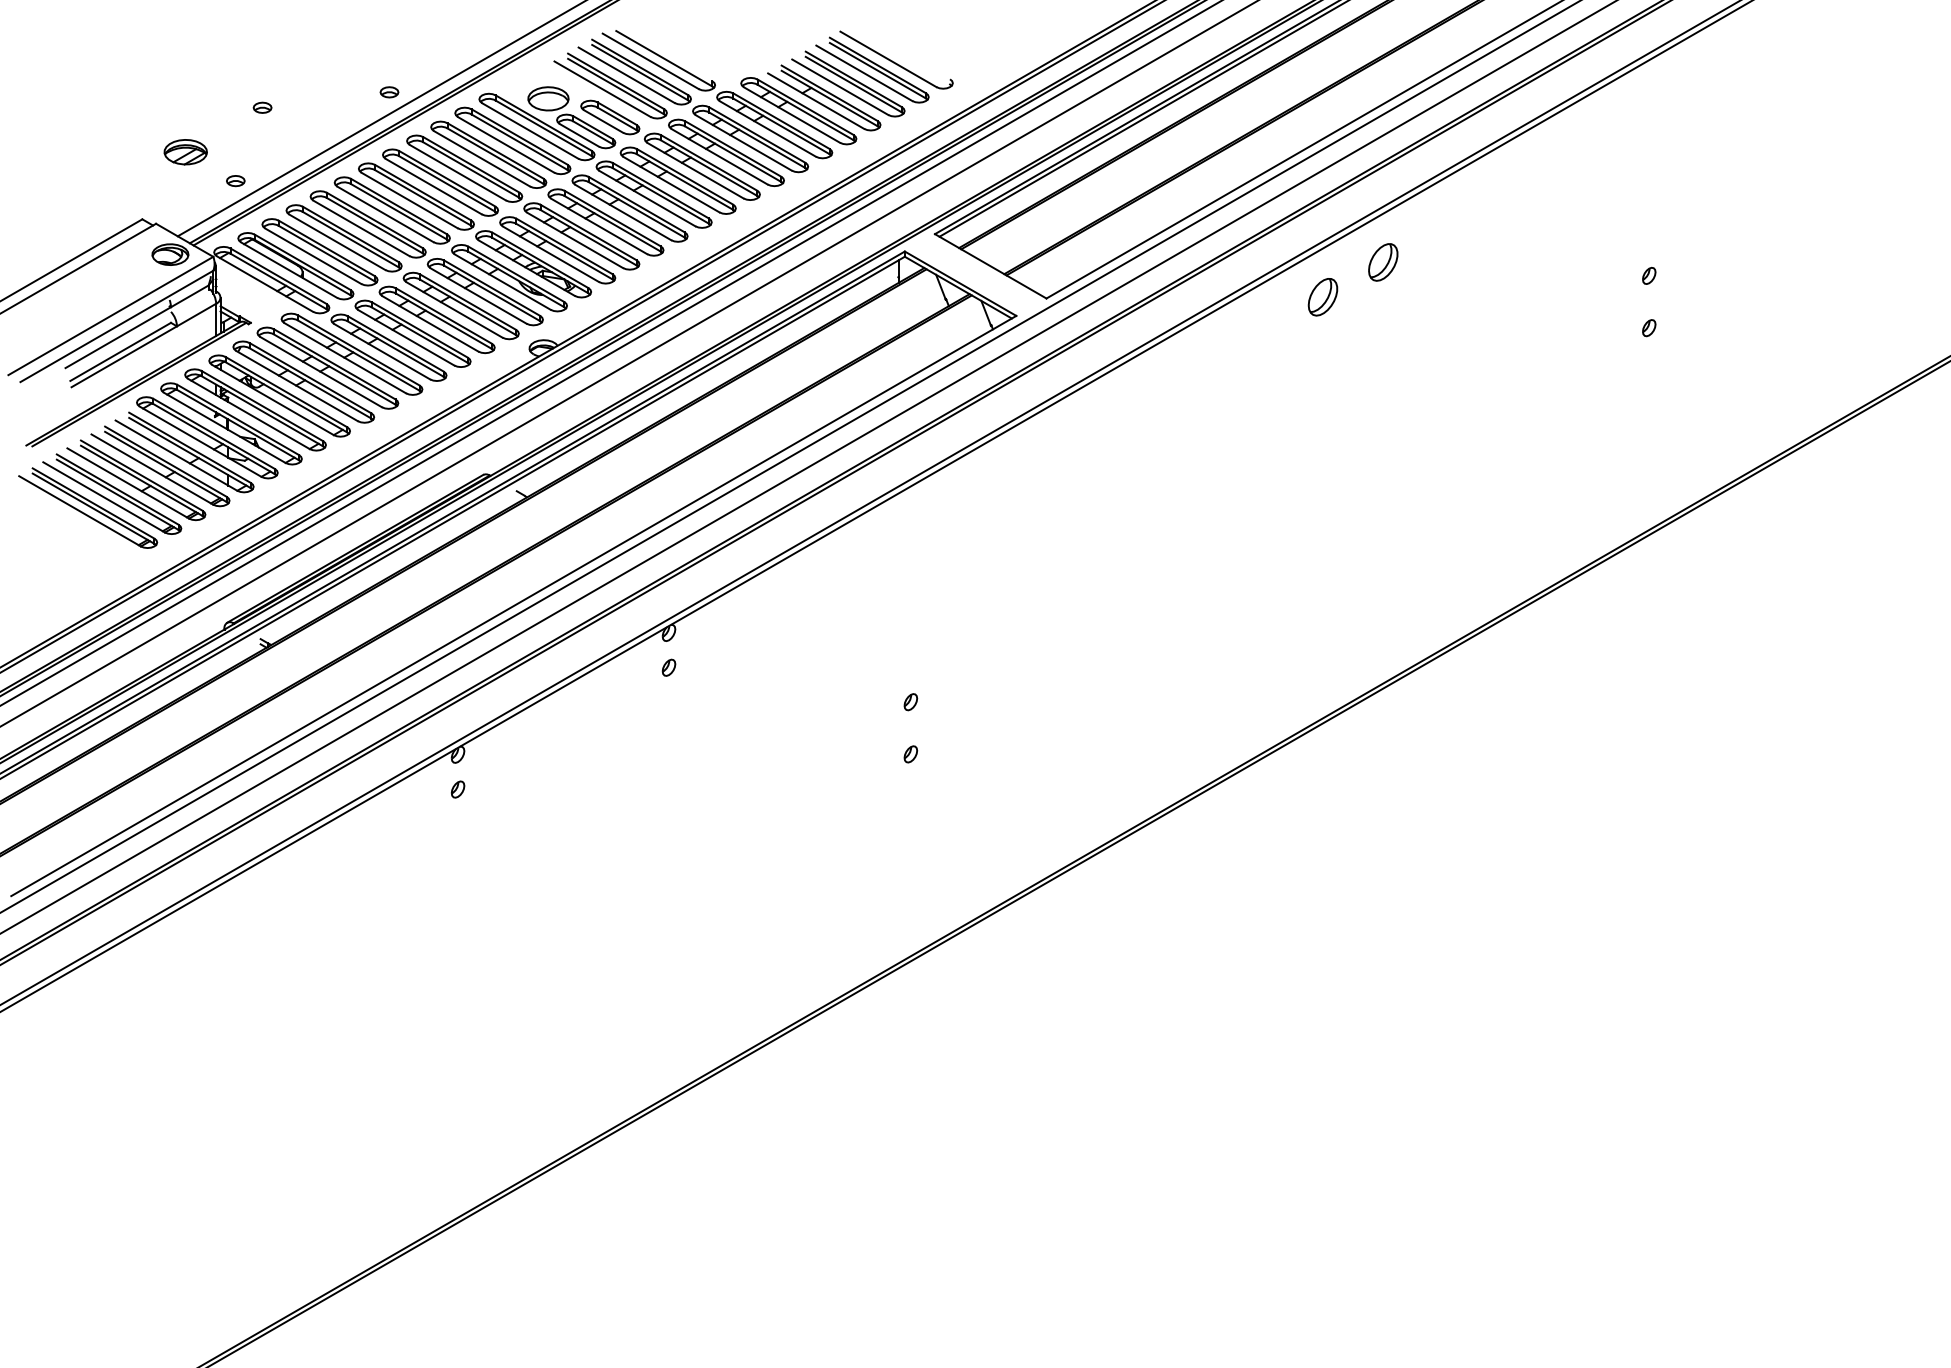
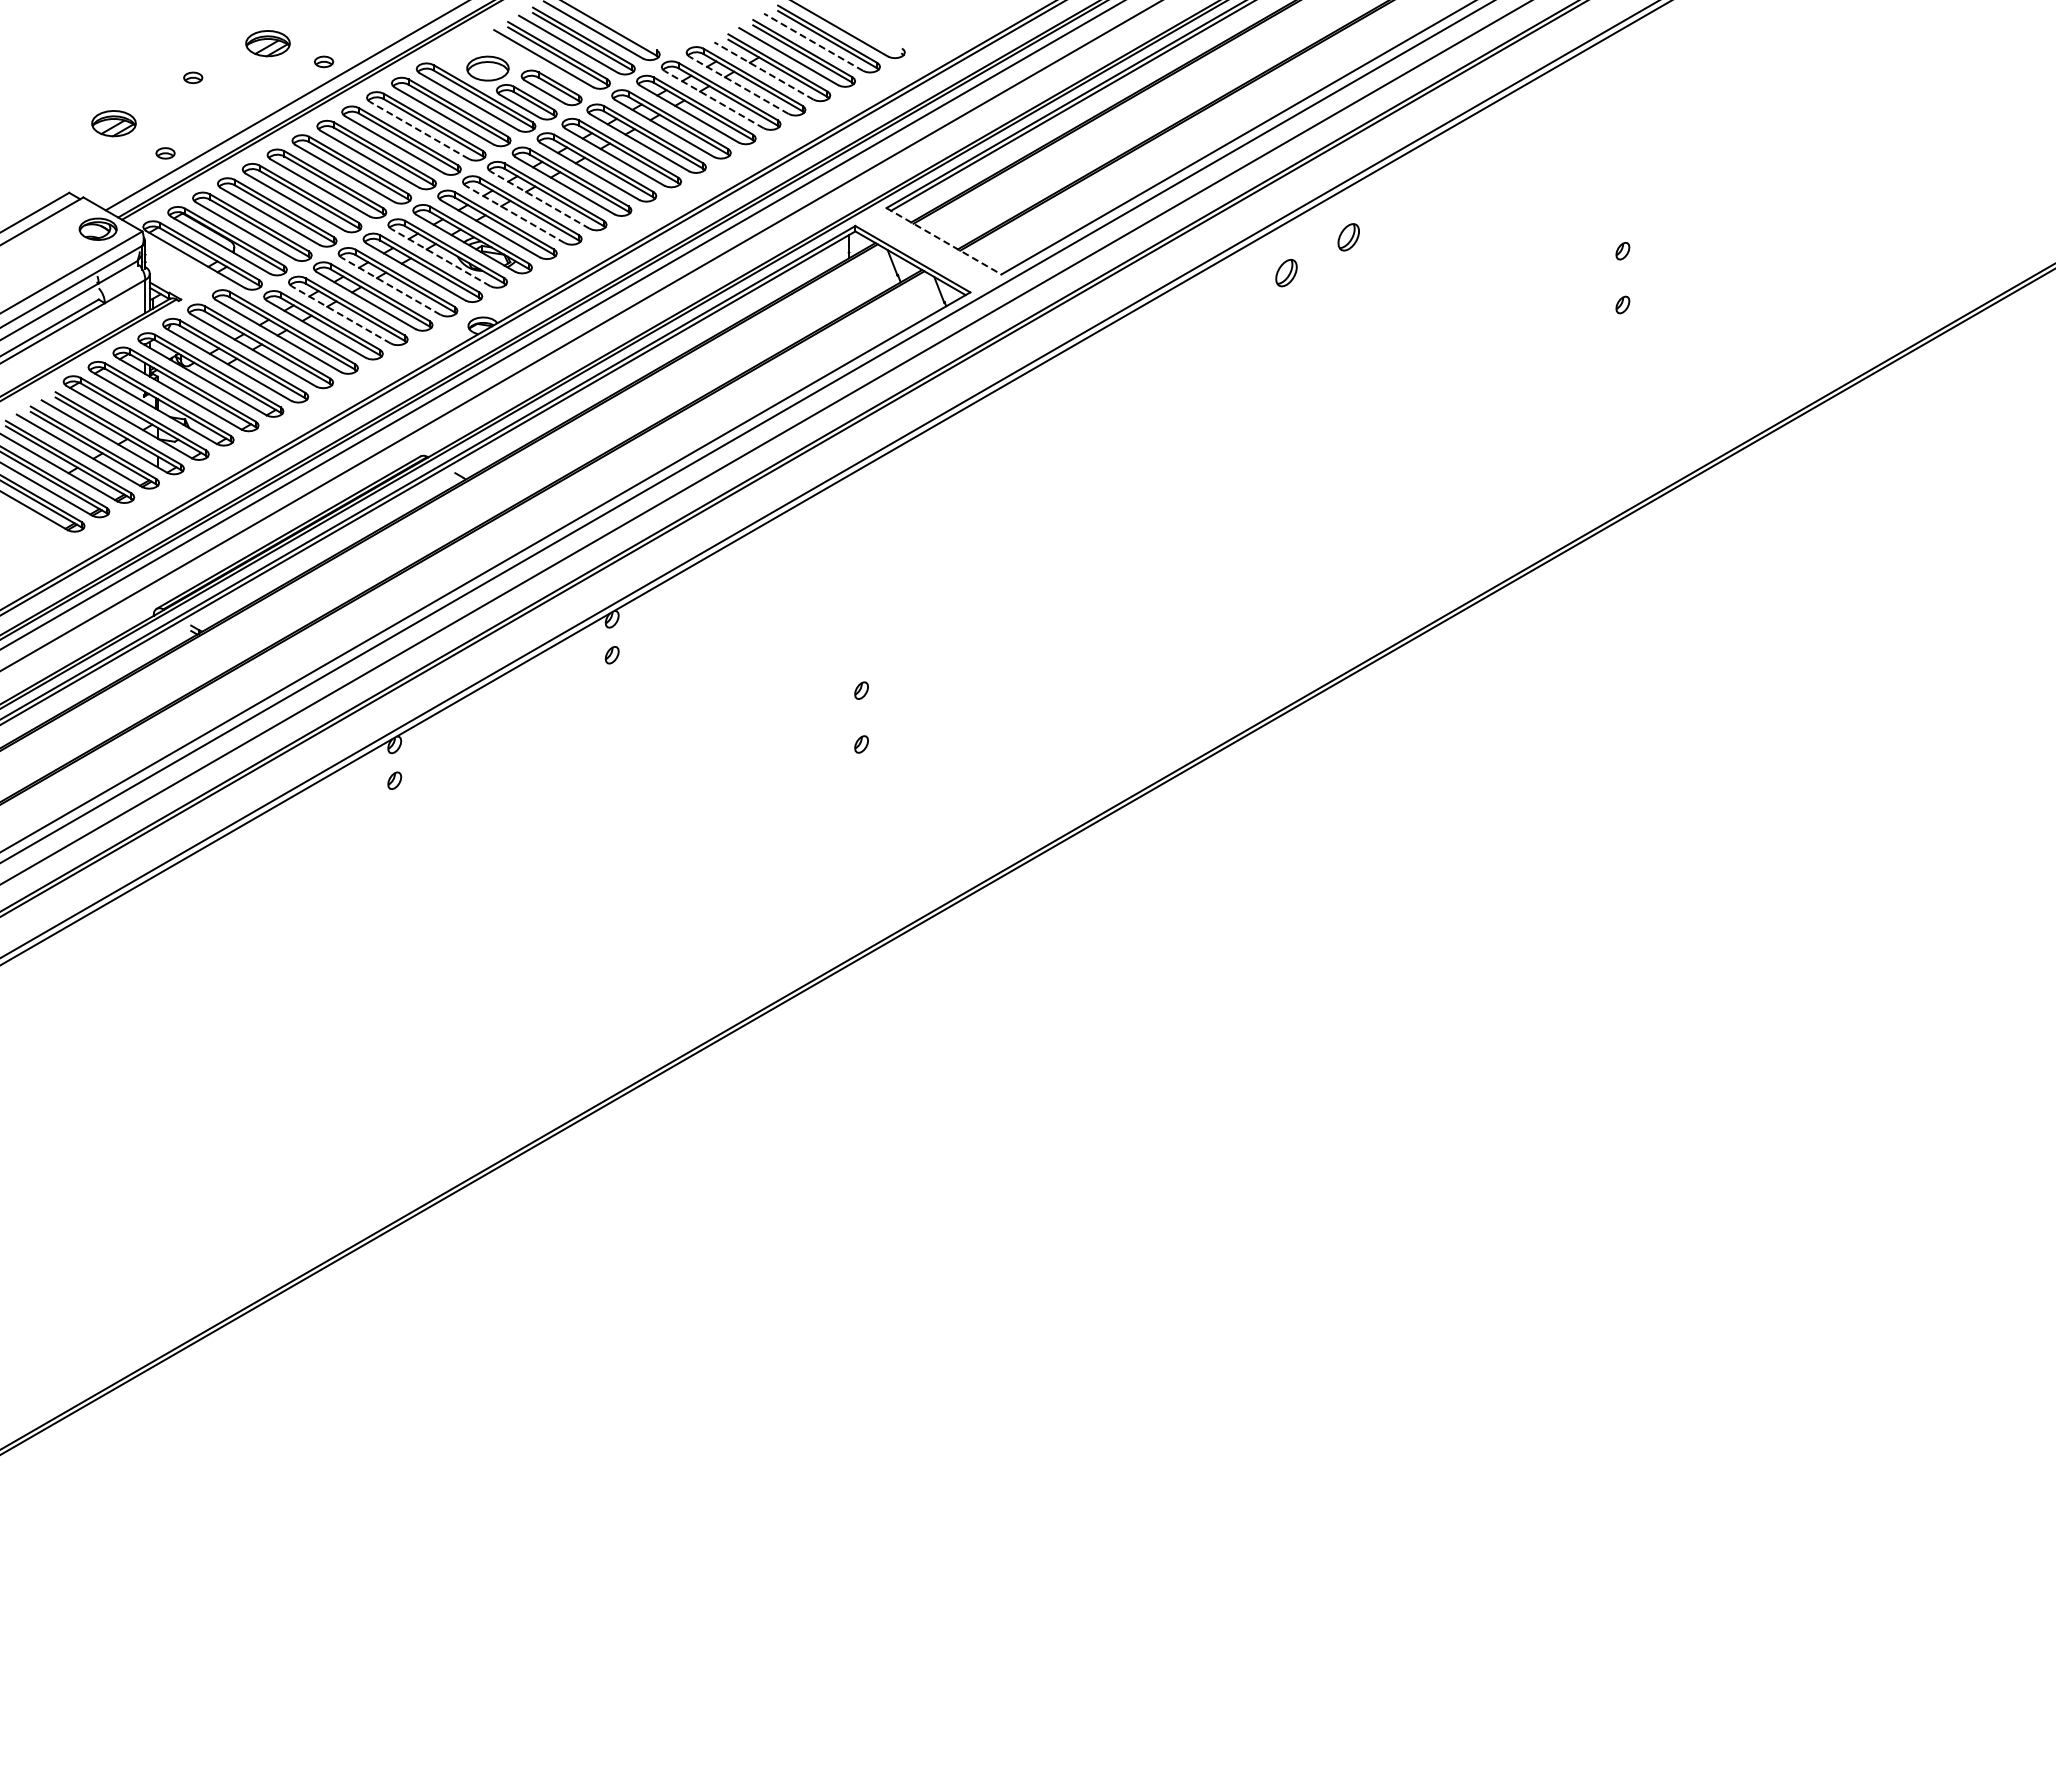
line: (864, 73) -> (813, 42), solid -> dashed
part: (334, 74) -> (267, 43), added
line: (815, 100) -> (763, 70), solid -> dashed
line: (791, 115) -> (738, 85), solid -> dashed
line: (767, 128) -> (713, 99), solid -> dashed
line: (481, 158) -> (418, 130), solid -> dashed
line: (598, 225) -> (539, 199), solid -> dashed
line: (574, 240) -> (514, 214), solid -> dashed
part: (1383, 262) -> (1348, 237), size x0.7
line: (991, 266) -> (944, 241), solid -> dashed
line: (502, 282) -> (440, 257), solid -> dashed
part: (1322, 296) -> (1286, 272), size x0.7
line: (453, 310) -> (390, 286), solid -> dashed
line: (405, 337) -> (340, 314), solid -> dashed

